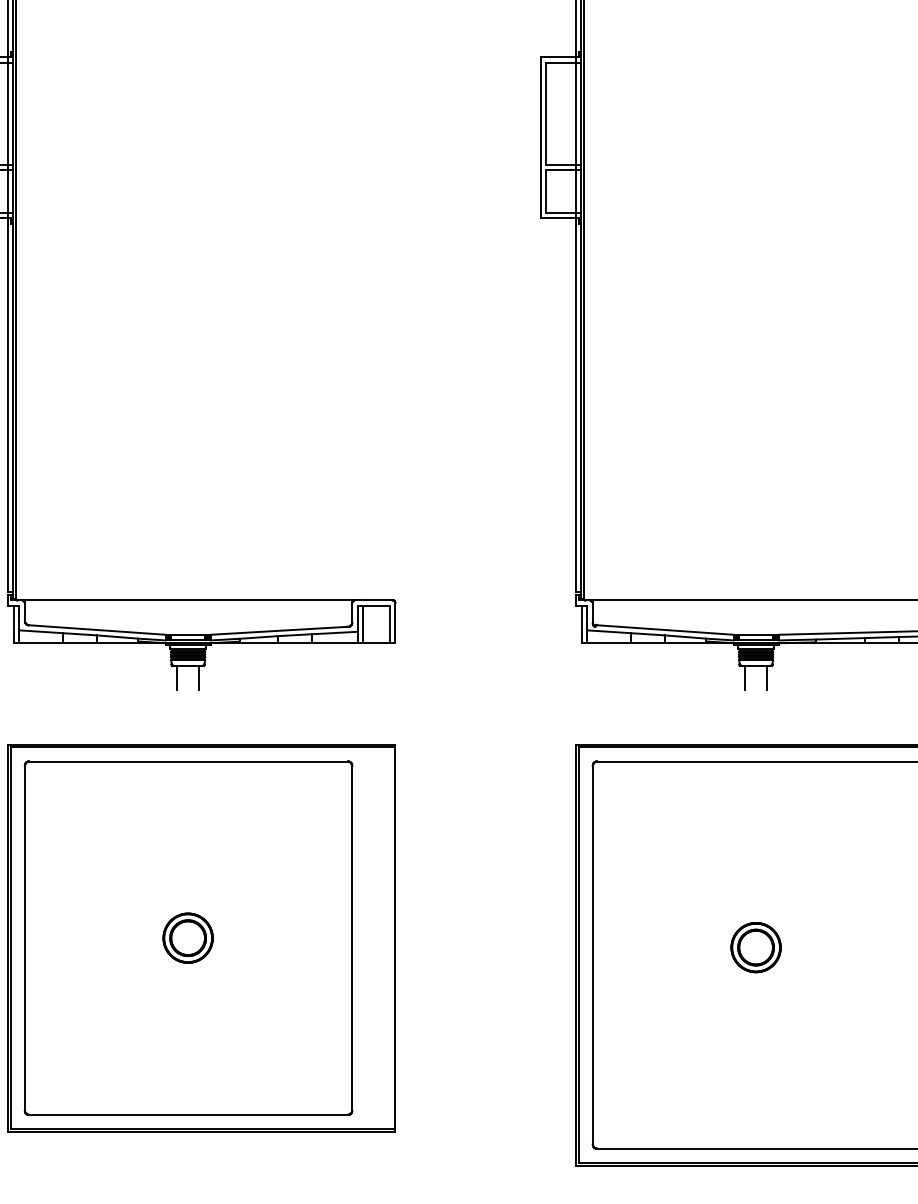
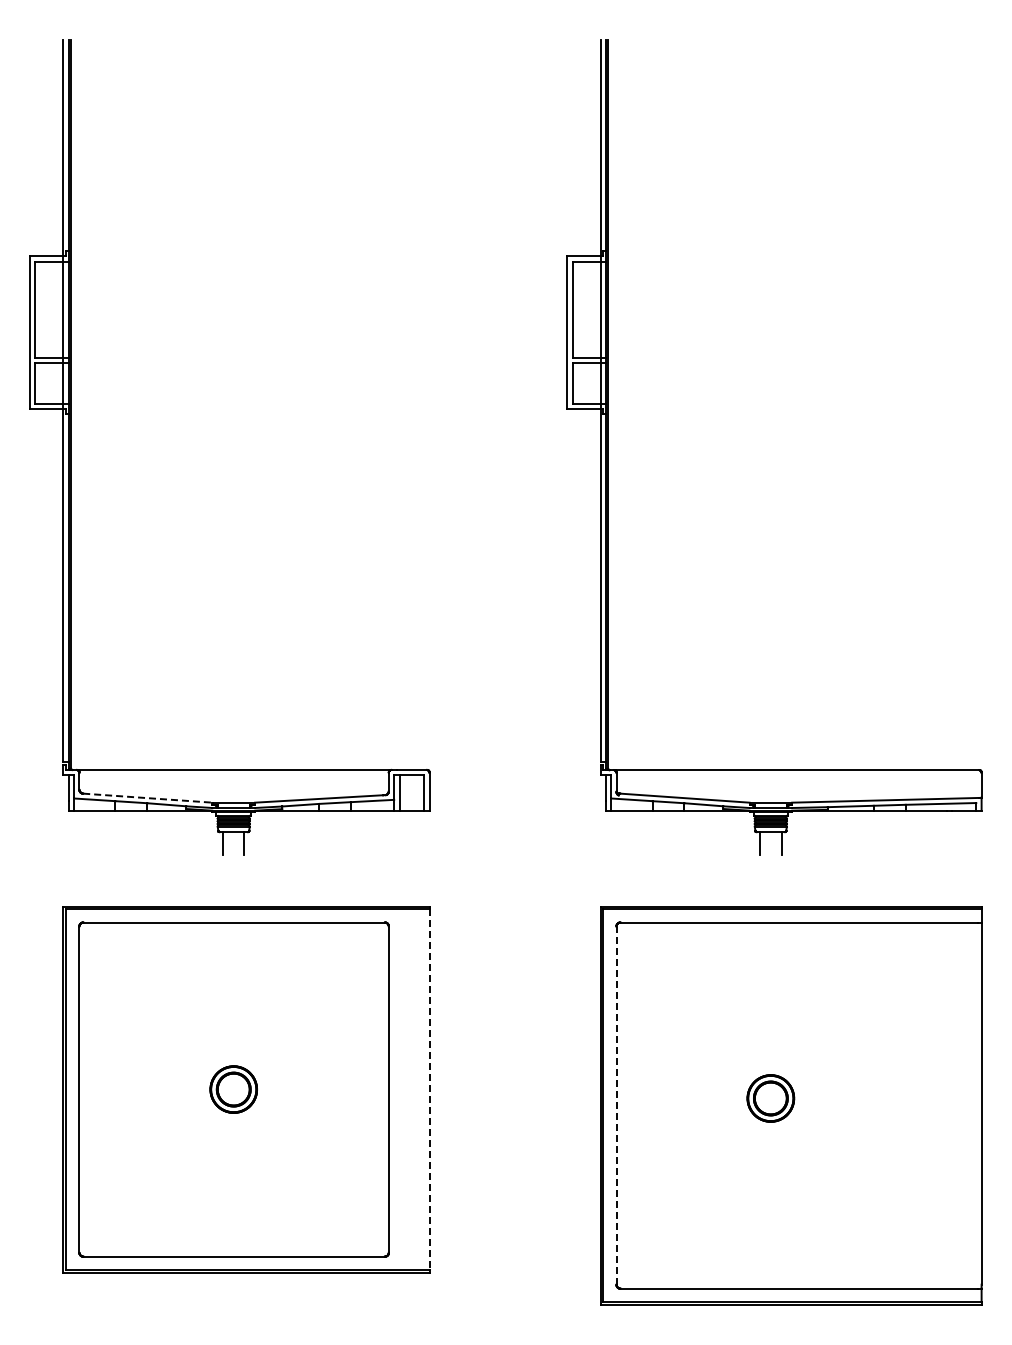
line: (96, 630) -> (147, 798), solid -> dashed
line: (395, 939) -> (429, 1090), solid -> dashed
line: (592, 955) -> (616, 1105), solid -> dashed

